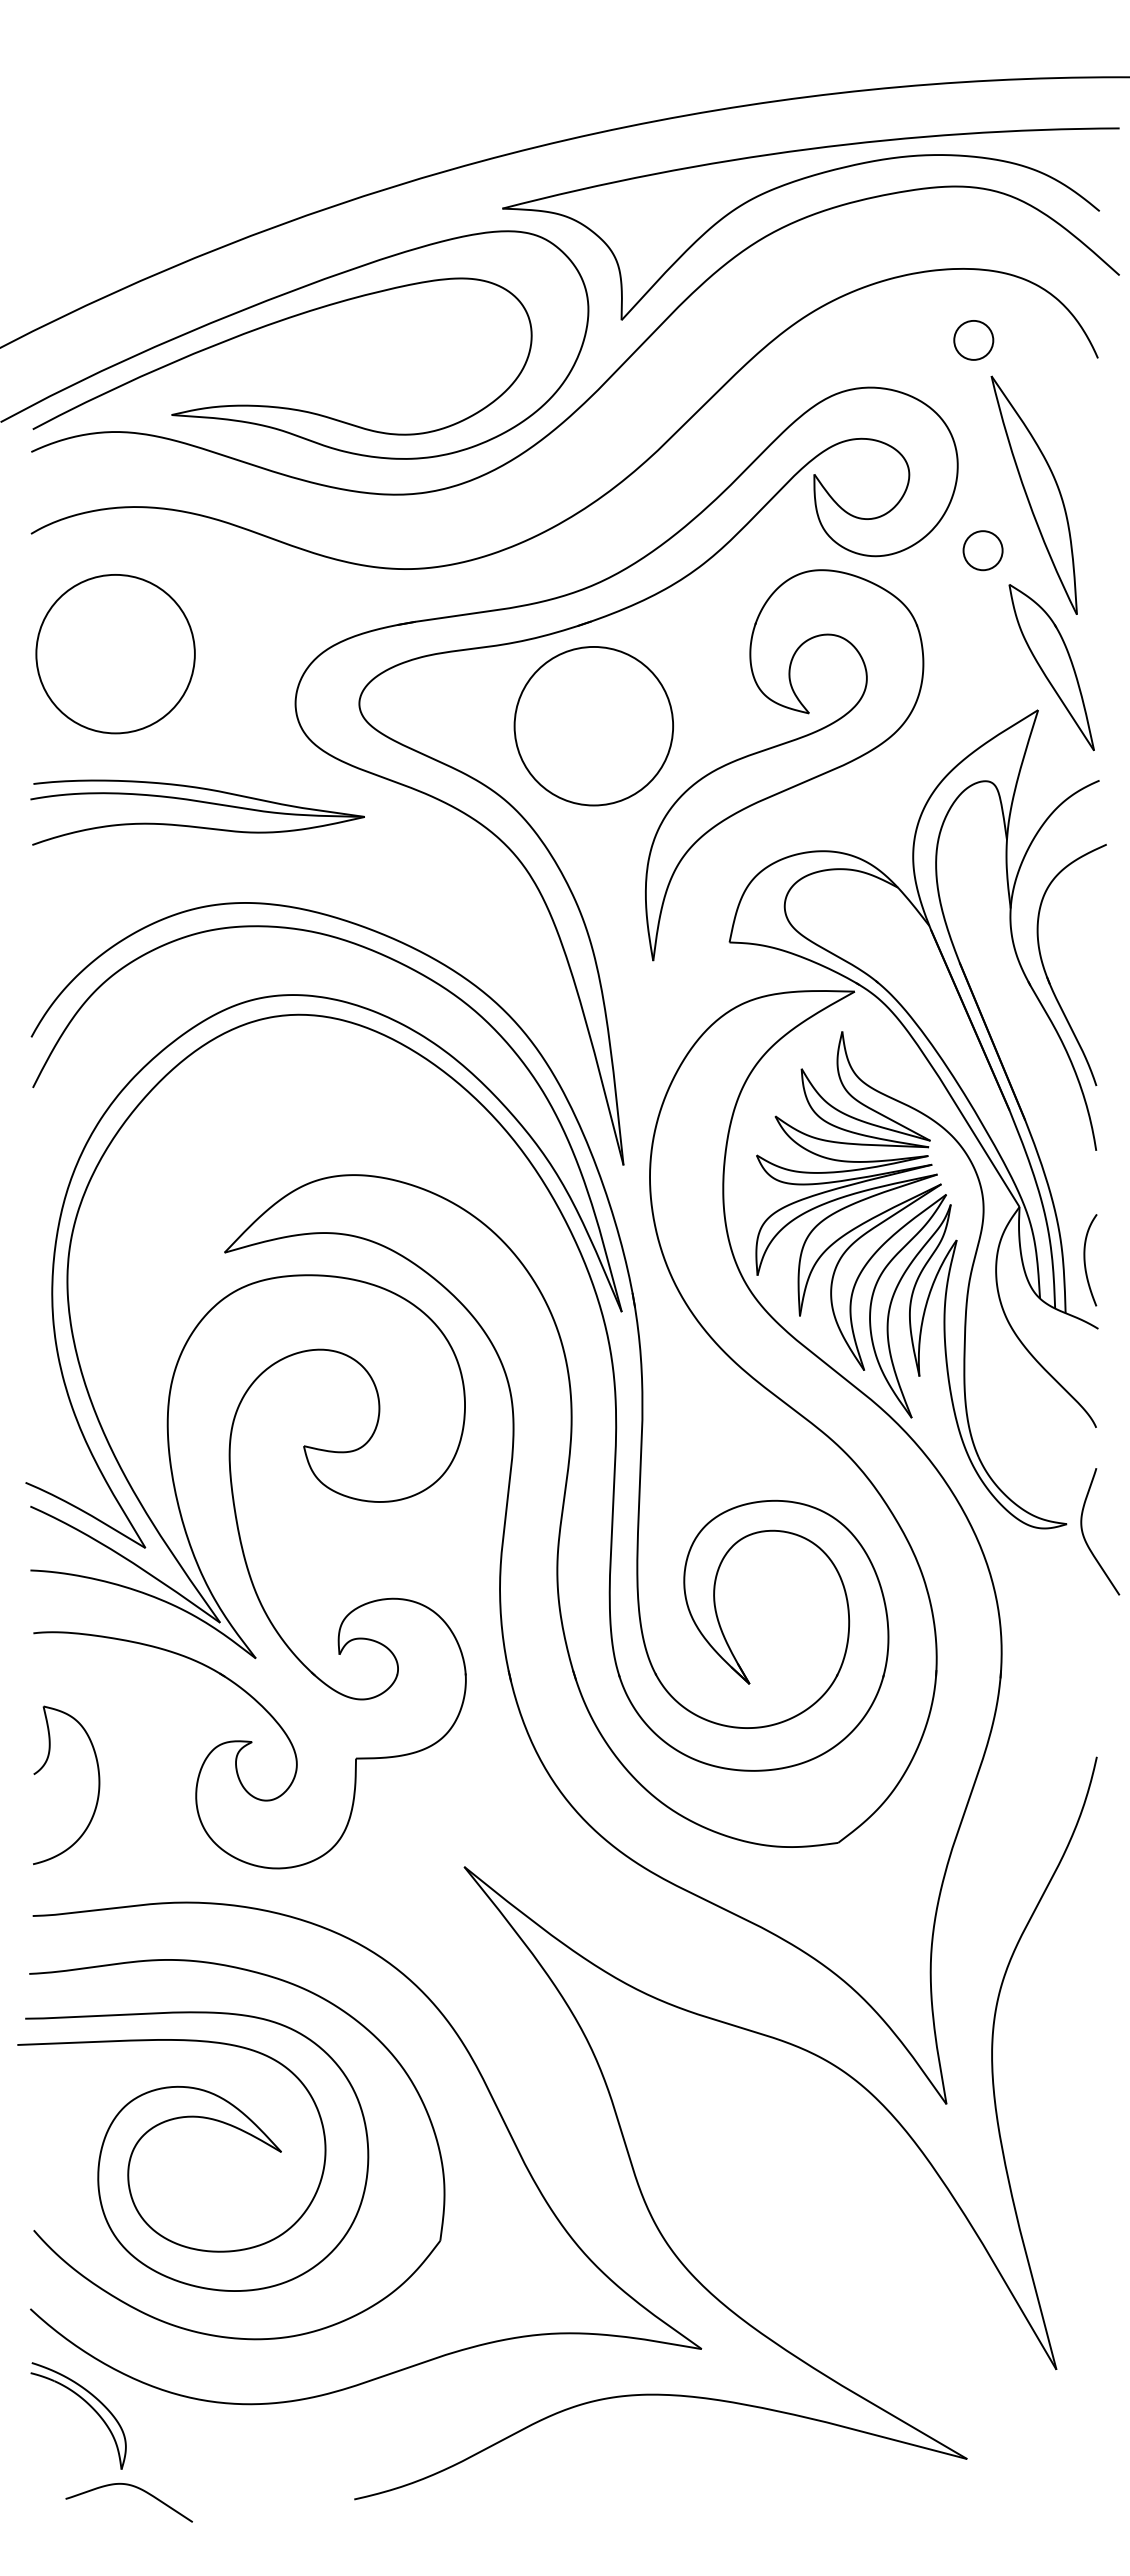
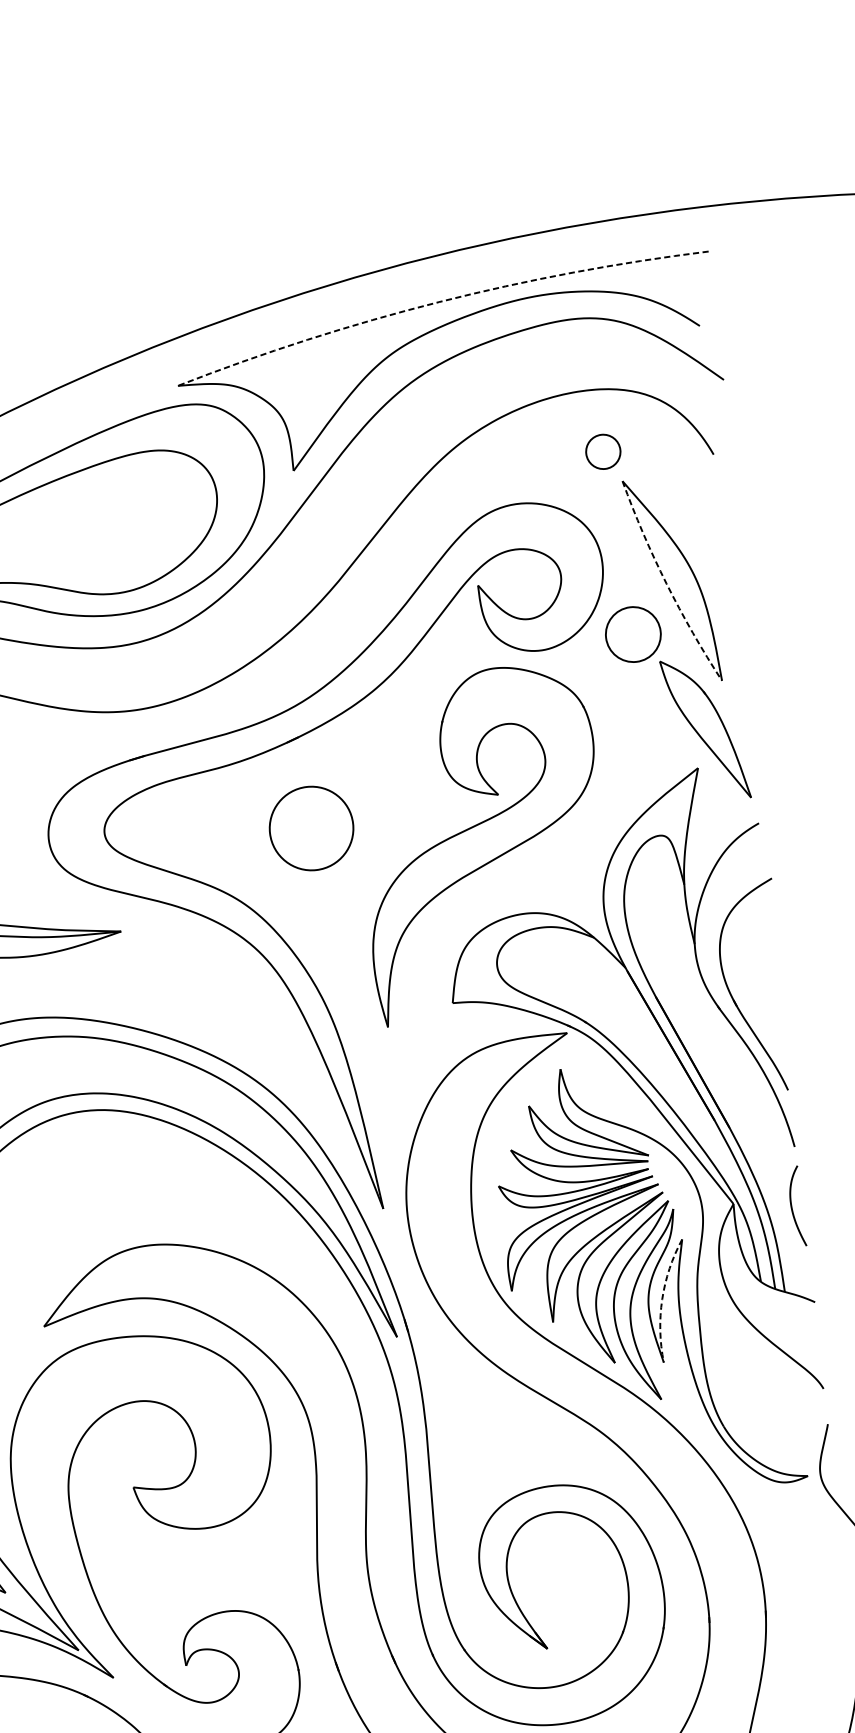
arc: (808, 149) -> (439, 302), solid -> dashed
arc: (1027, 497) -> (666, 583), solid -> dashed
circle: (982, 550) -> (632, 634), size x1.6
circle: (593, 726) -> (311, 828), size x0.6
curve: (1085, 1260) -> (792, 1207), moved
arc: (926, 1305) -> (662, 1299), solid -> dashed

